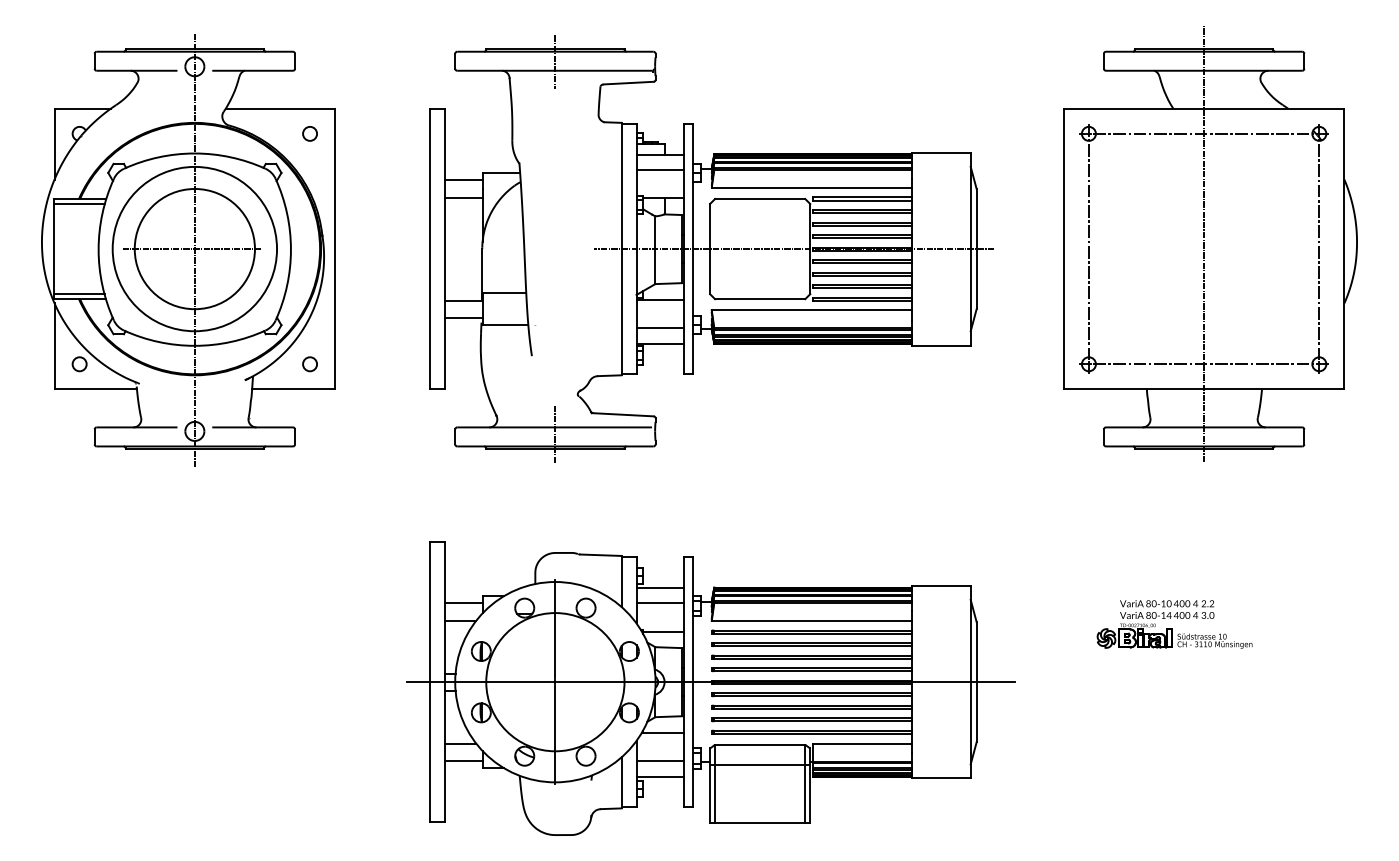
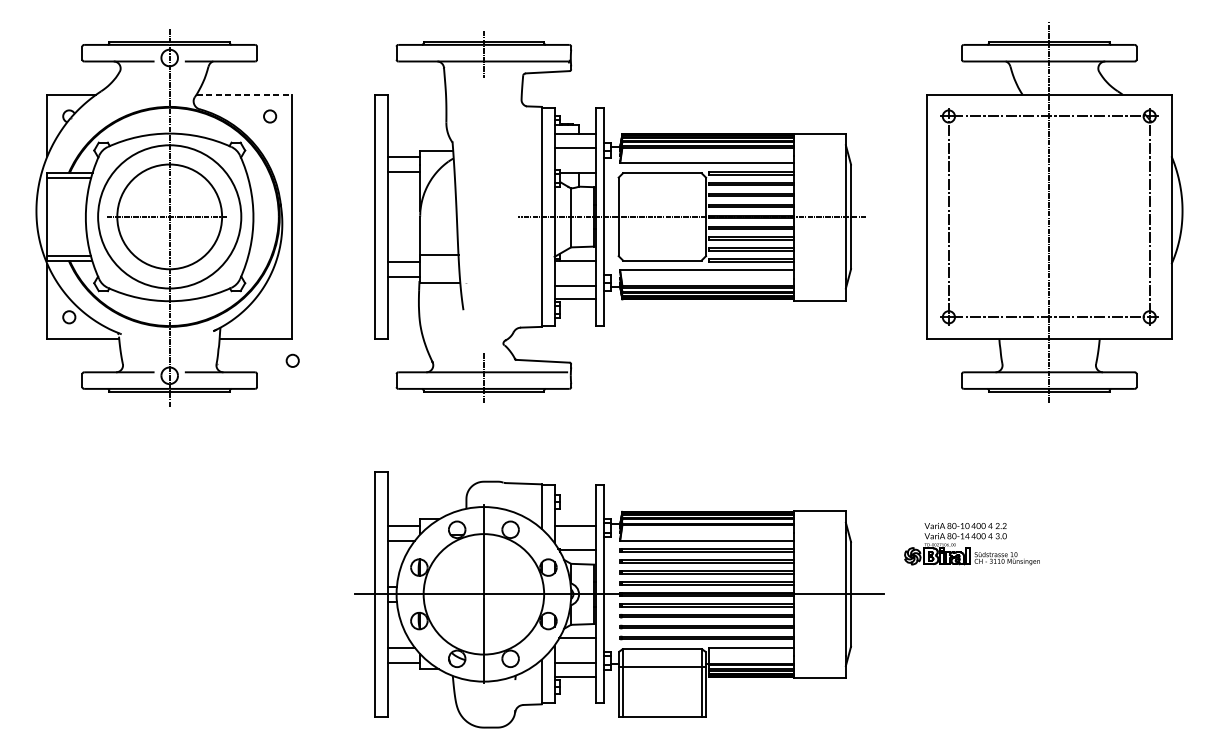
line: (280, 108) -> (244, 94), solid -> dashed
circle: (309, 364) -> (292, 361), moved
line: (660, 587) -> (575, 511), removed
part: (1174, 624) -> (972, 544), moved

